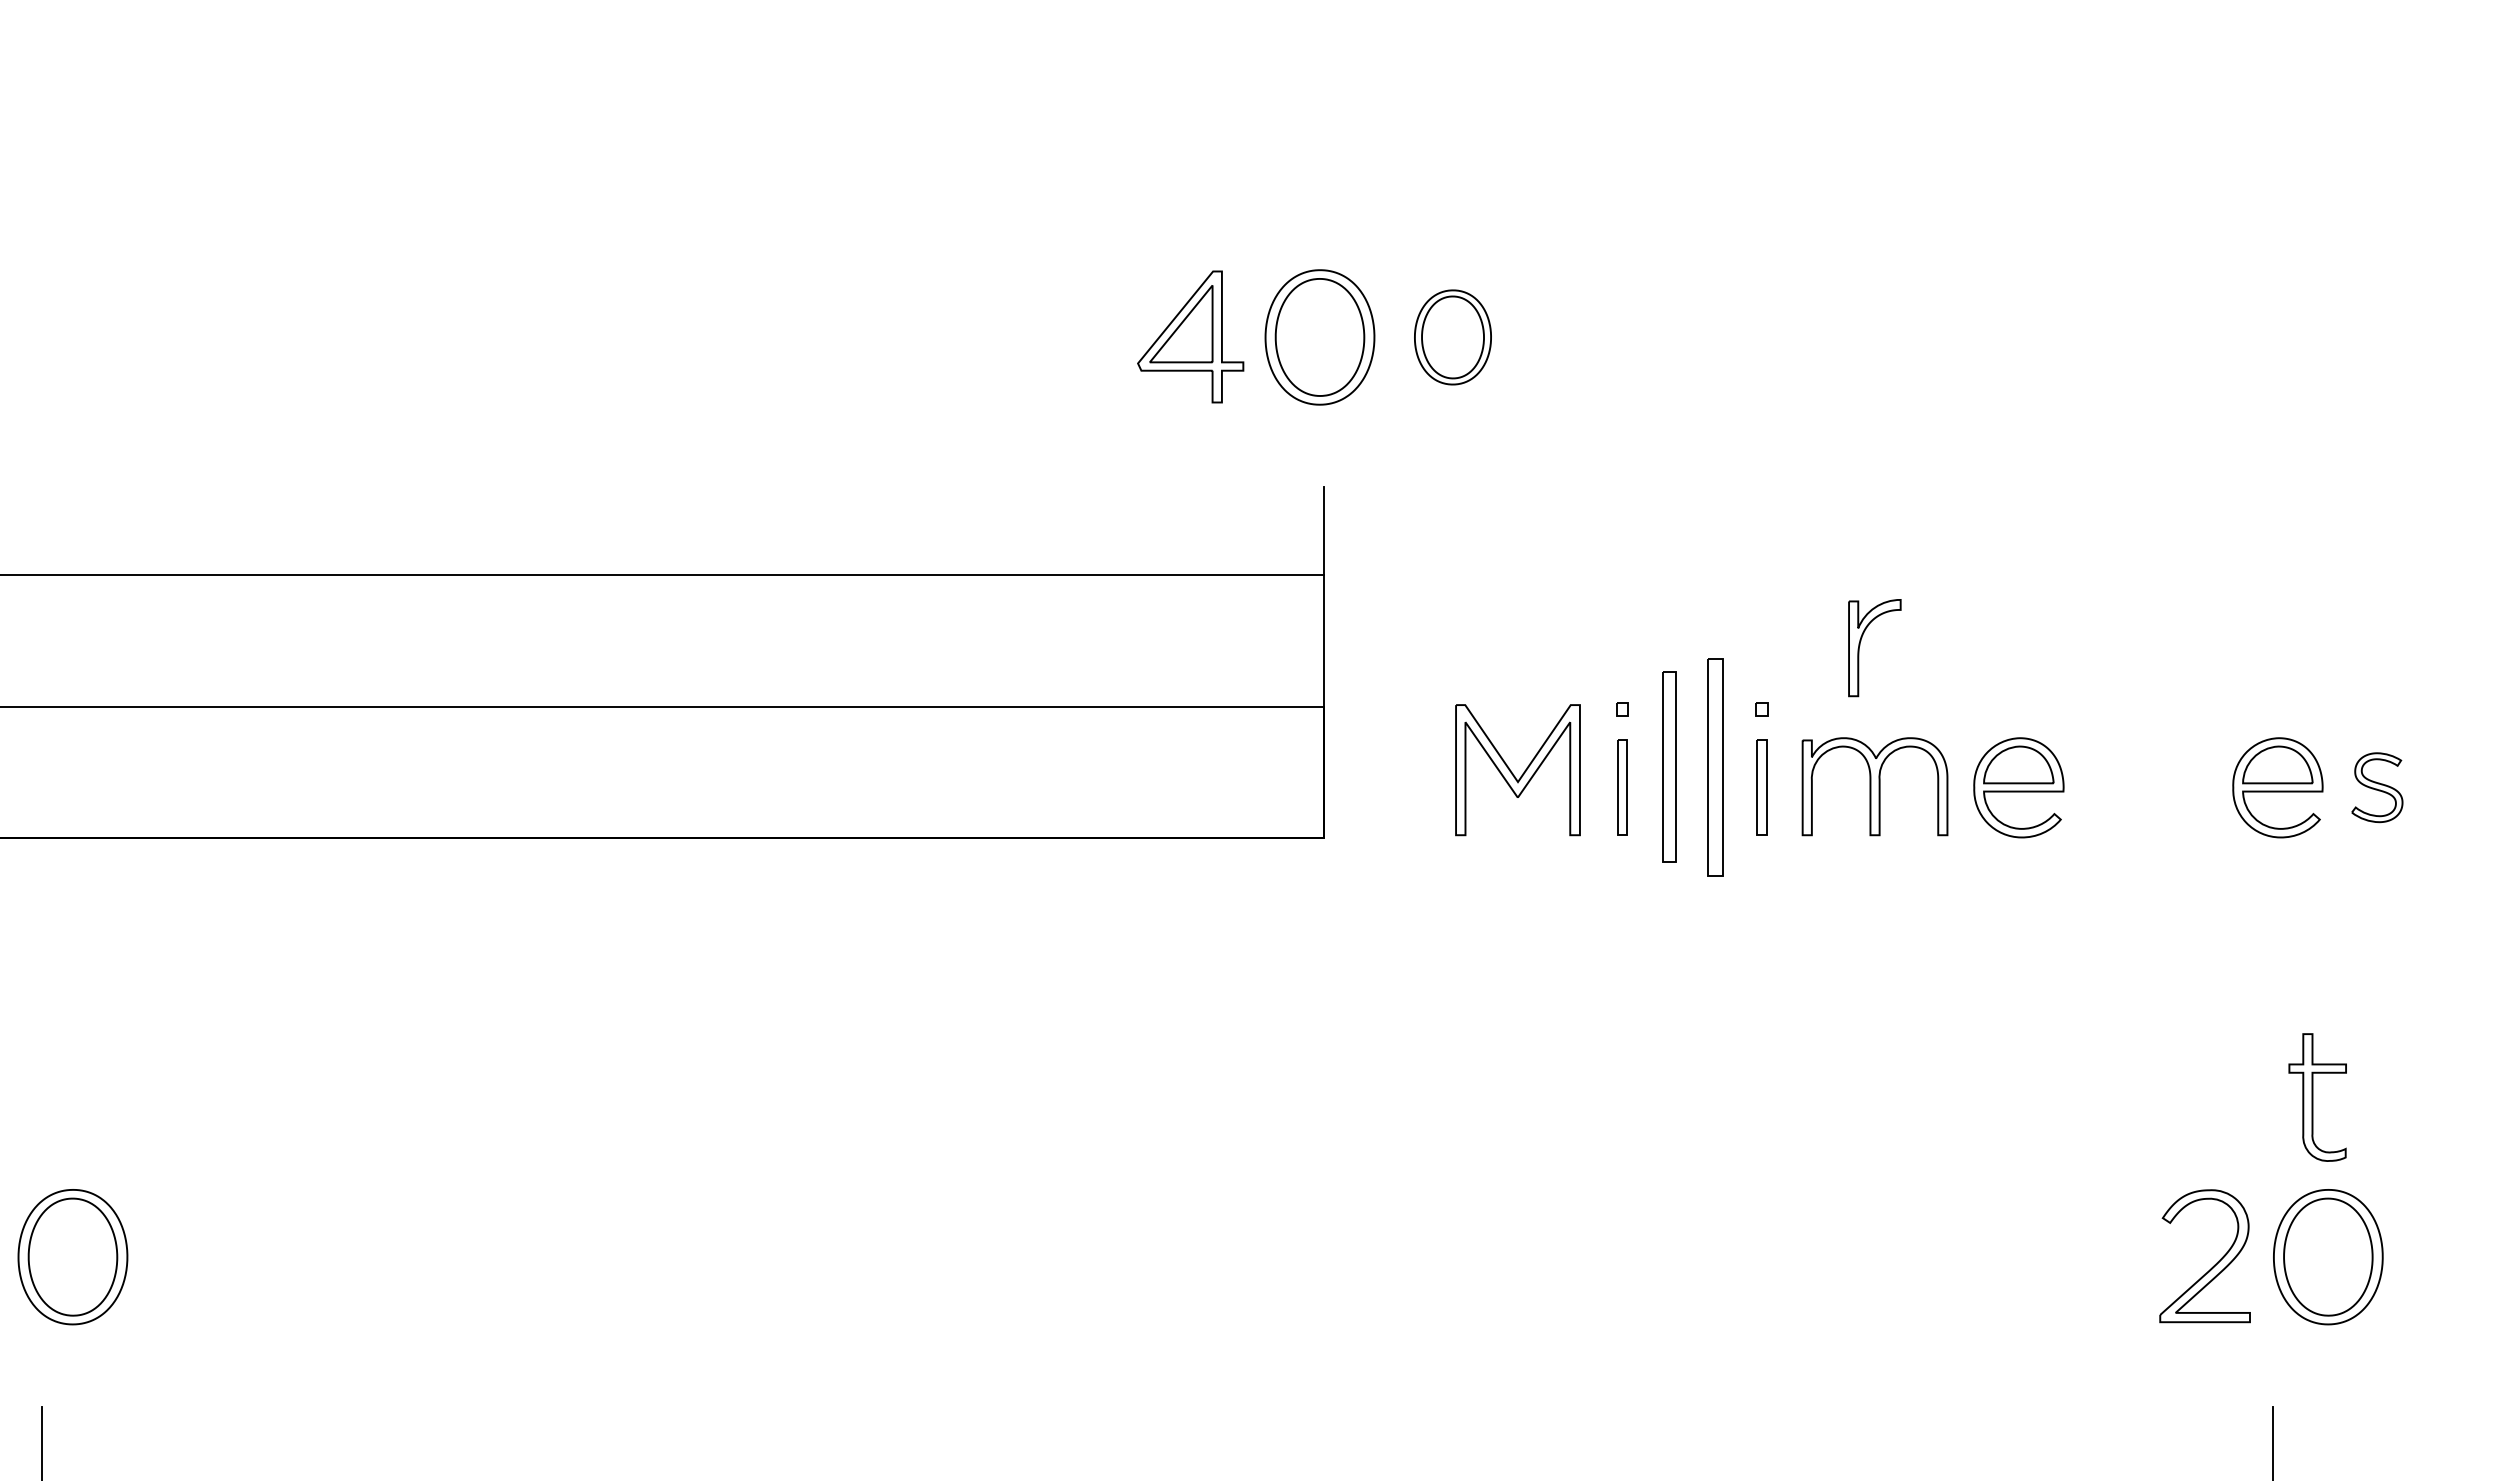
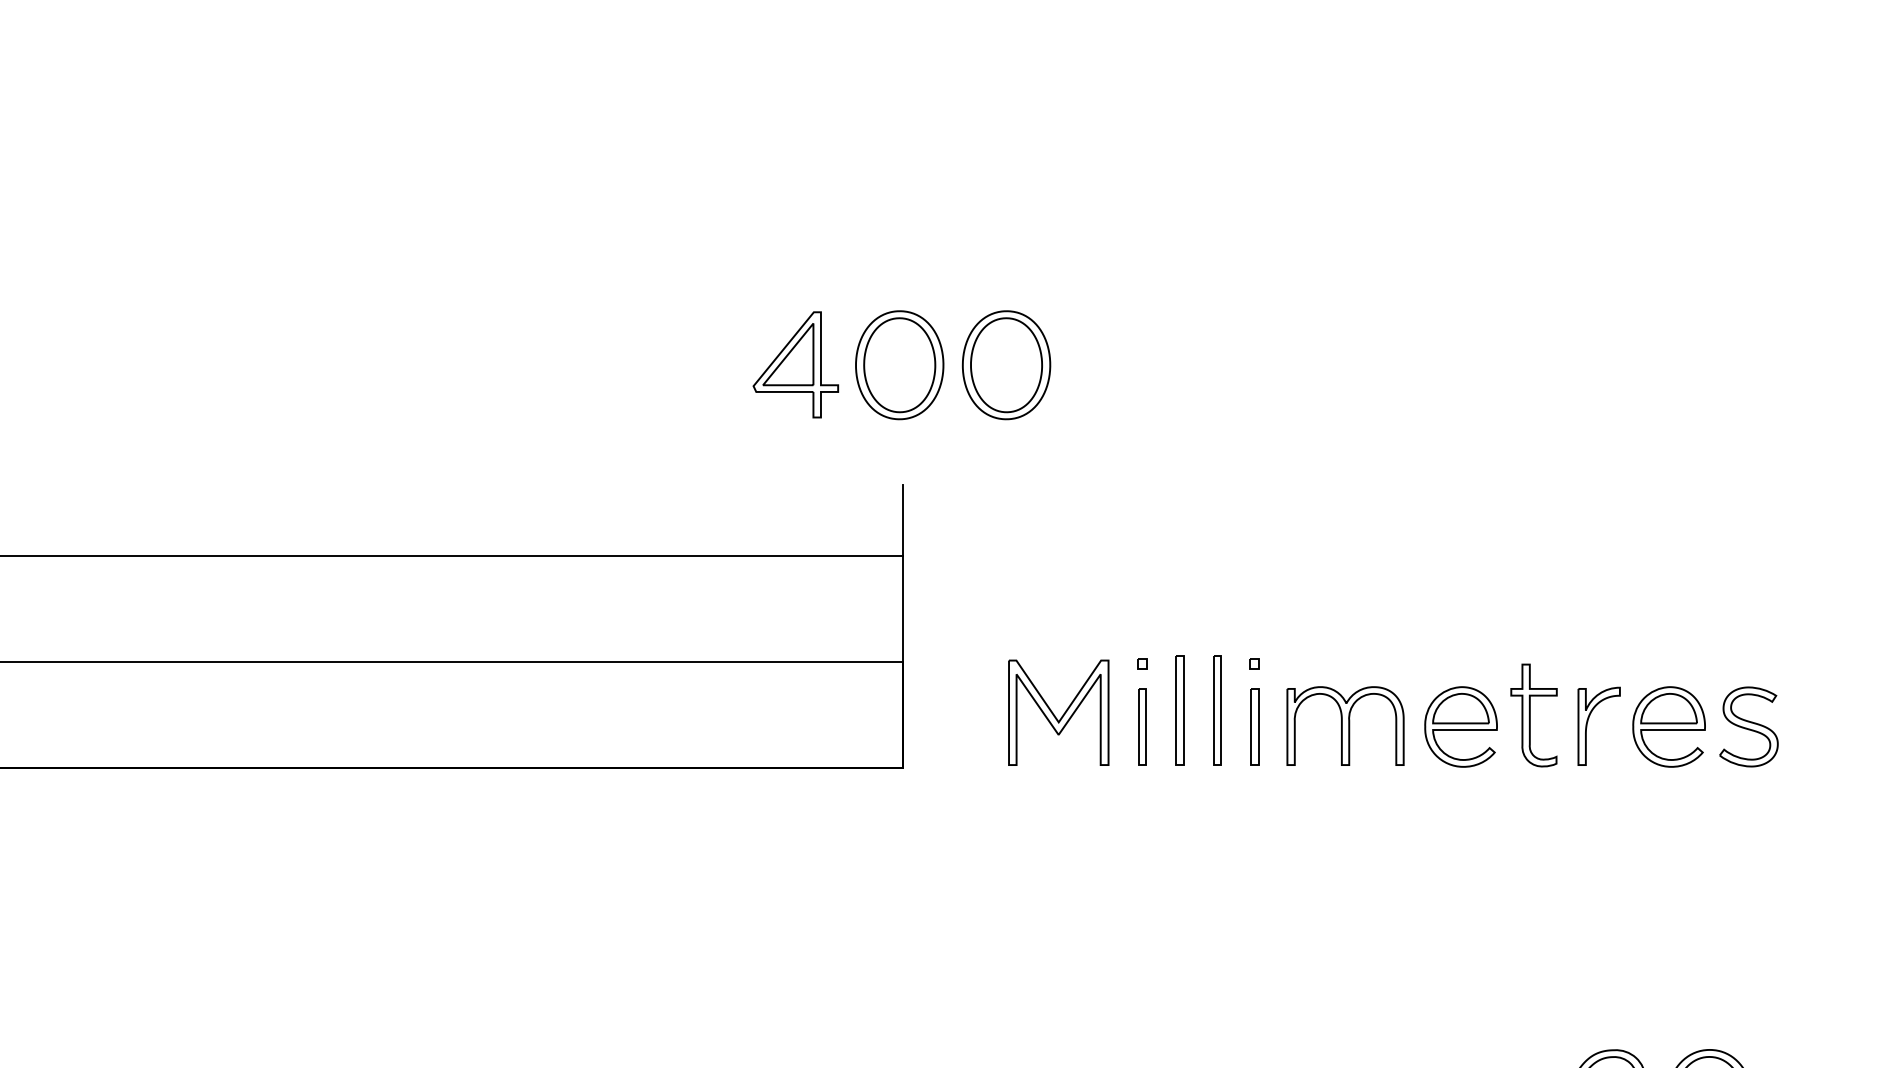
part: (1452, 337) -> (1006, 365), size x1.43
part: (1860, 645) -> (1587, 724), moved
part: (1668, 767) -> (1179, 710), size x0.71
part: (1715, 767) -> (1217, 710), size x0.62
part: (2377, 787) -> (1749, 726), size x1.43
part: (2317, 1097) -> (1533, 715), moved

